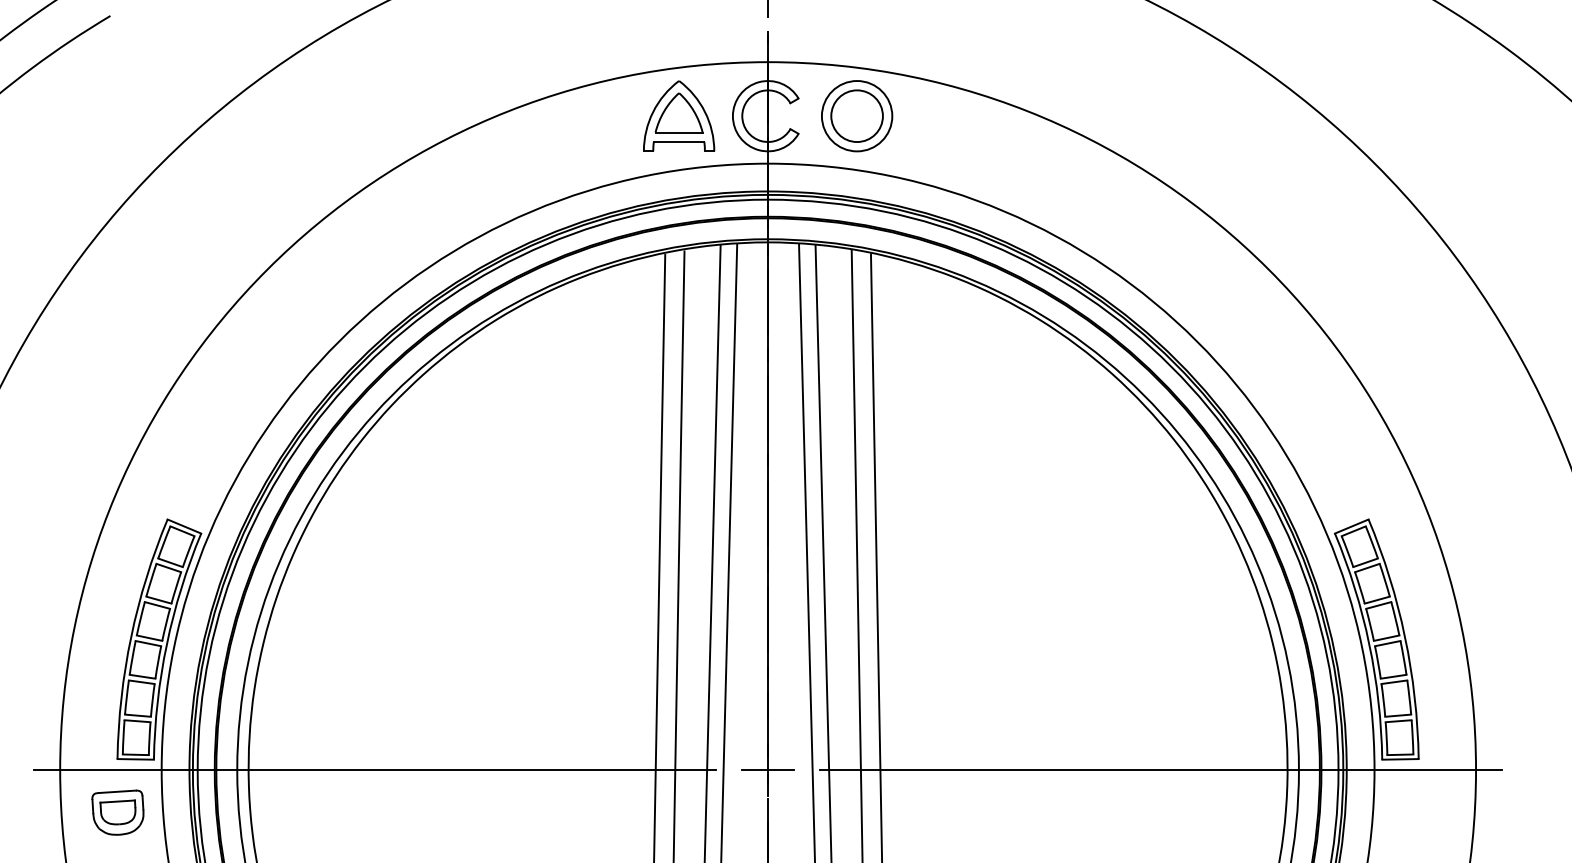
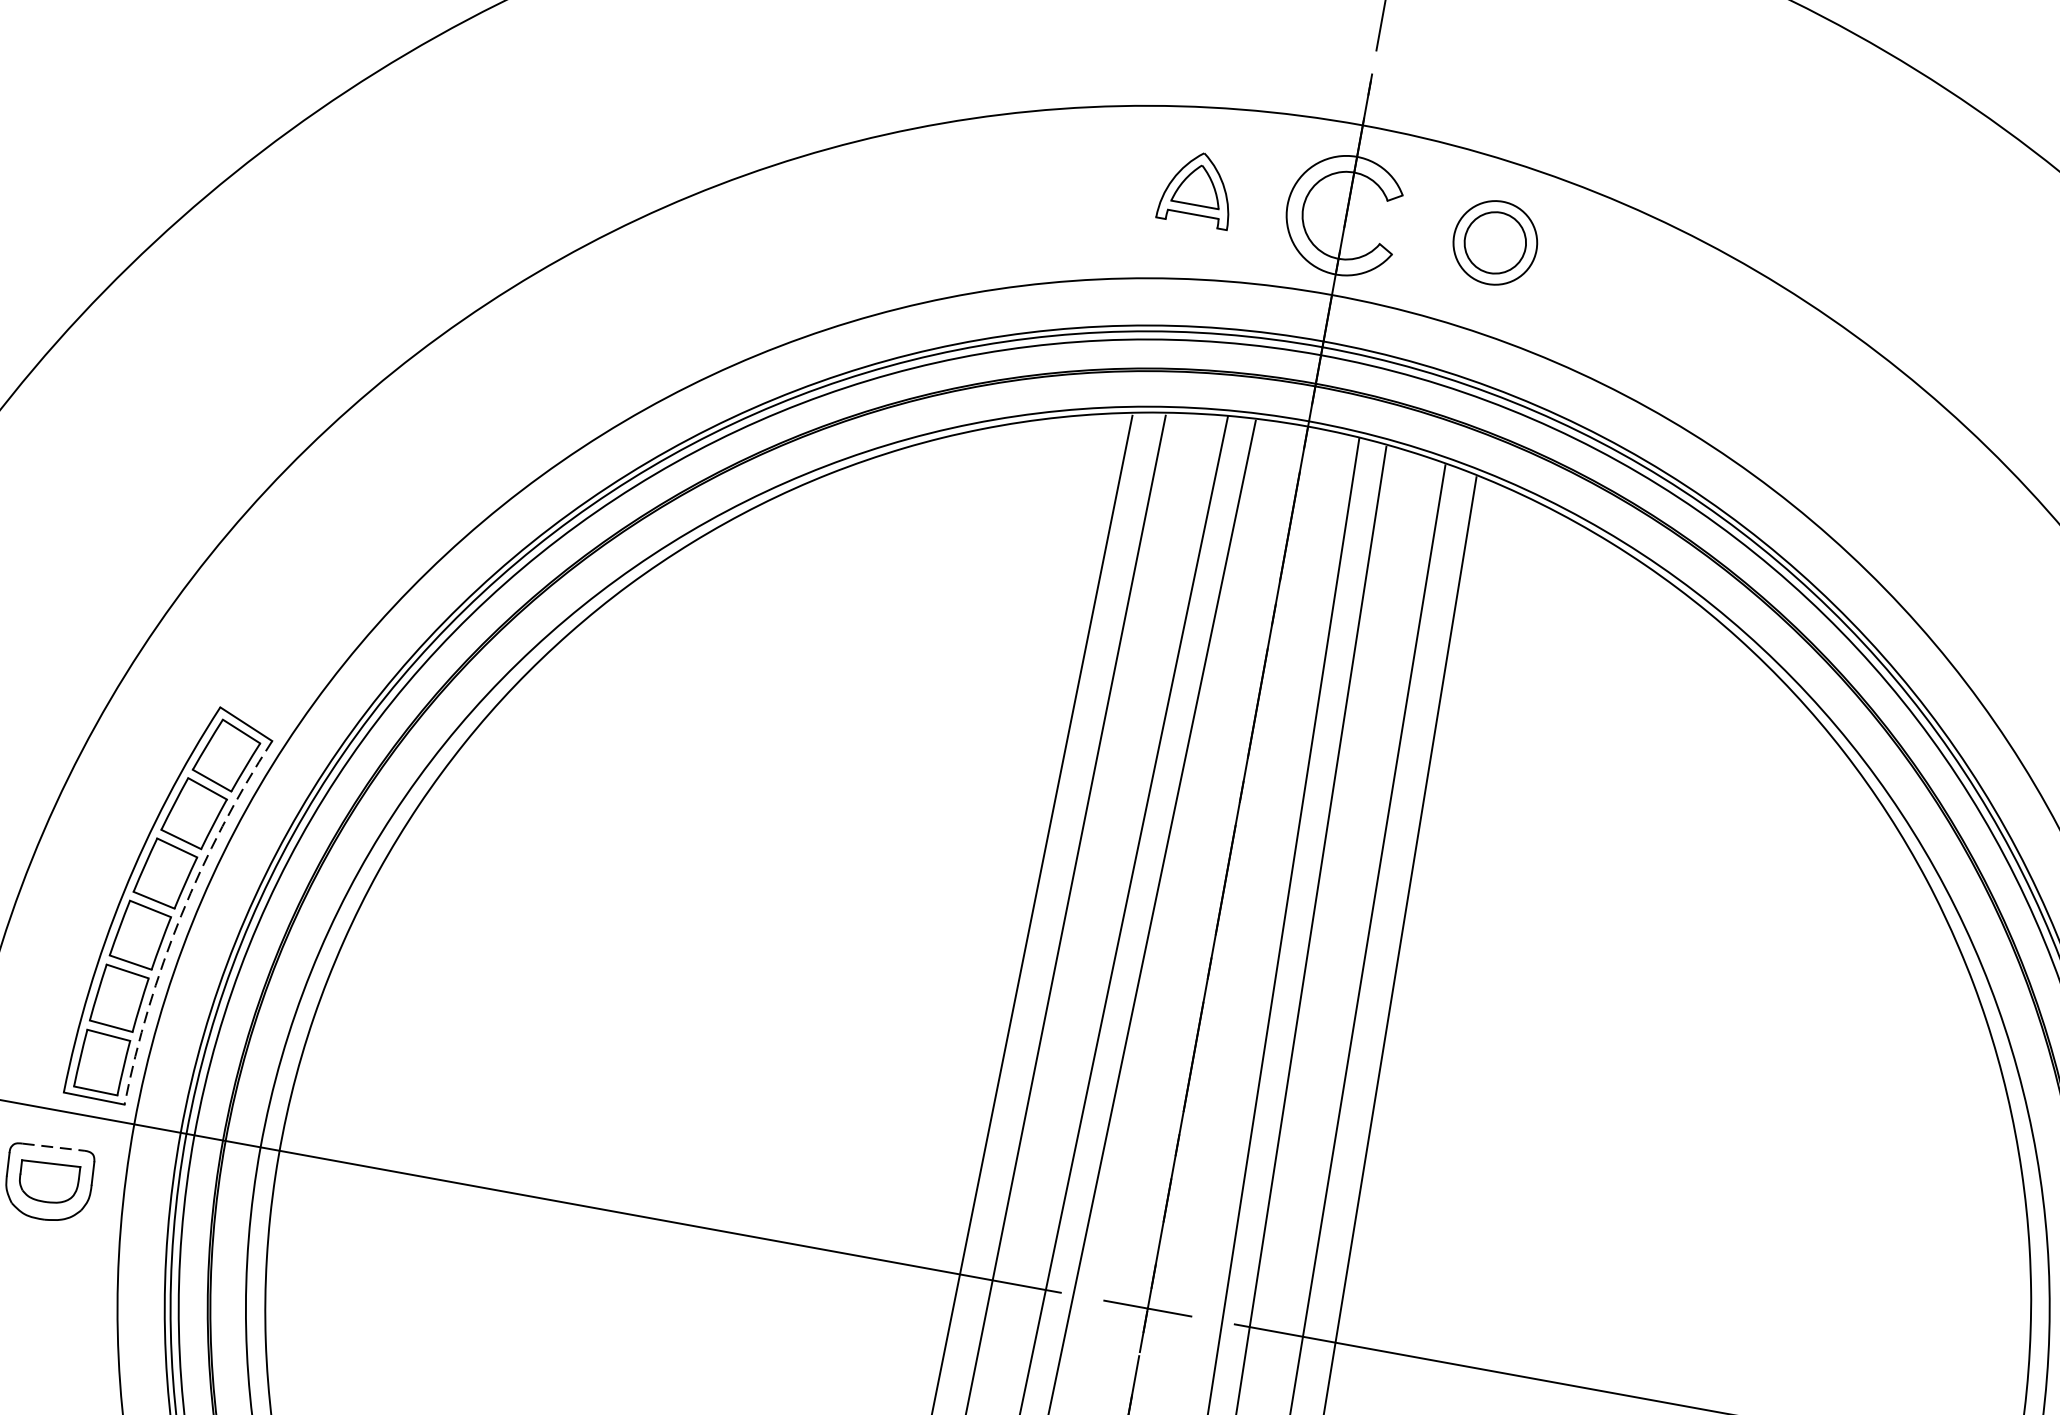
part: (679, 115) -> (1198, 187), size x0.6
part: (857, 116) -> (1495, 243), size x0.7
arc: (166, 644) -> (180, 915), solid -> dashed
line: (117, 791) -> (53, 1146), solid -> dashed

